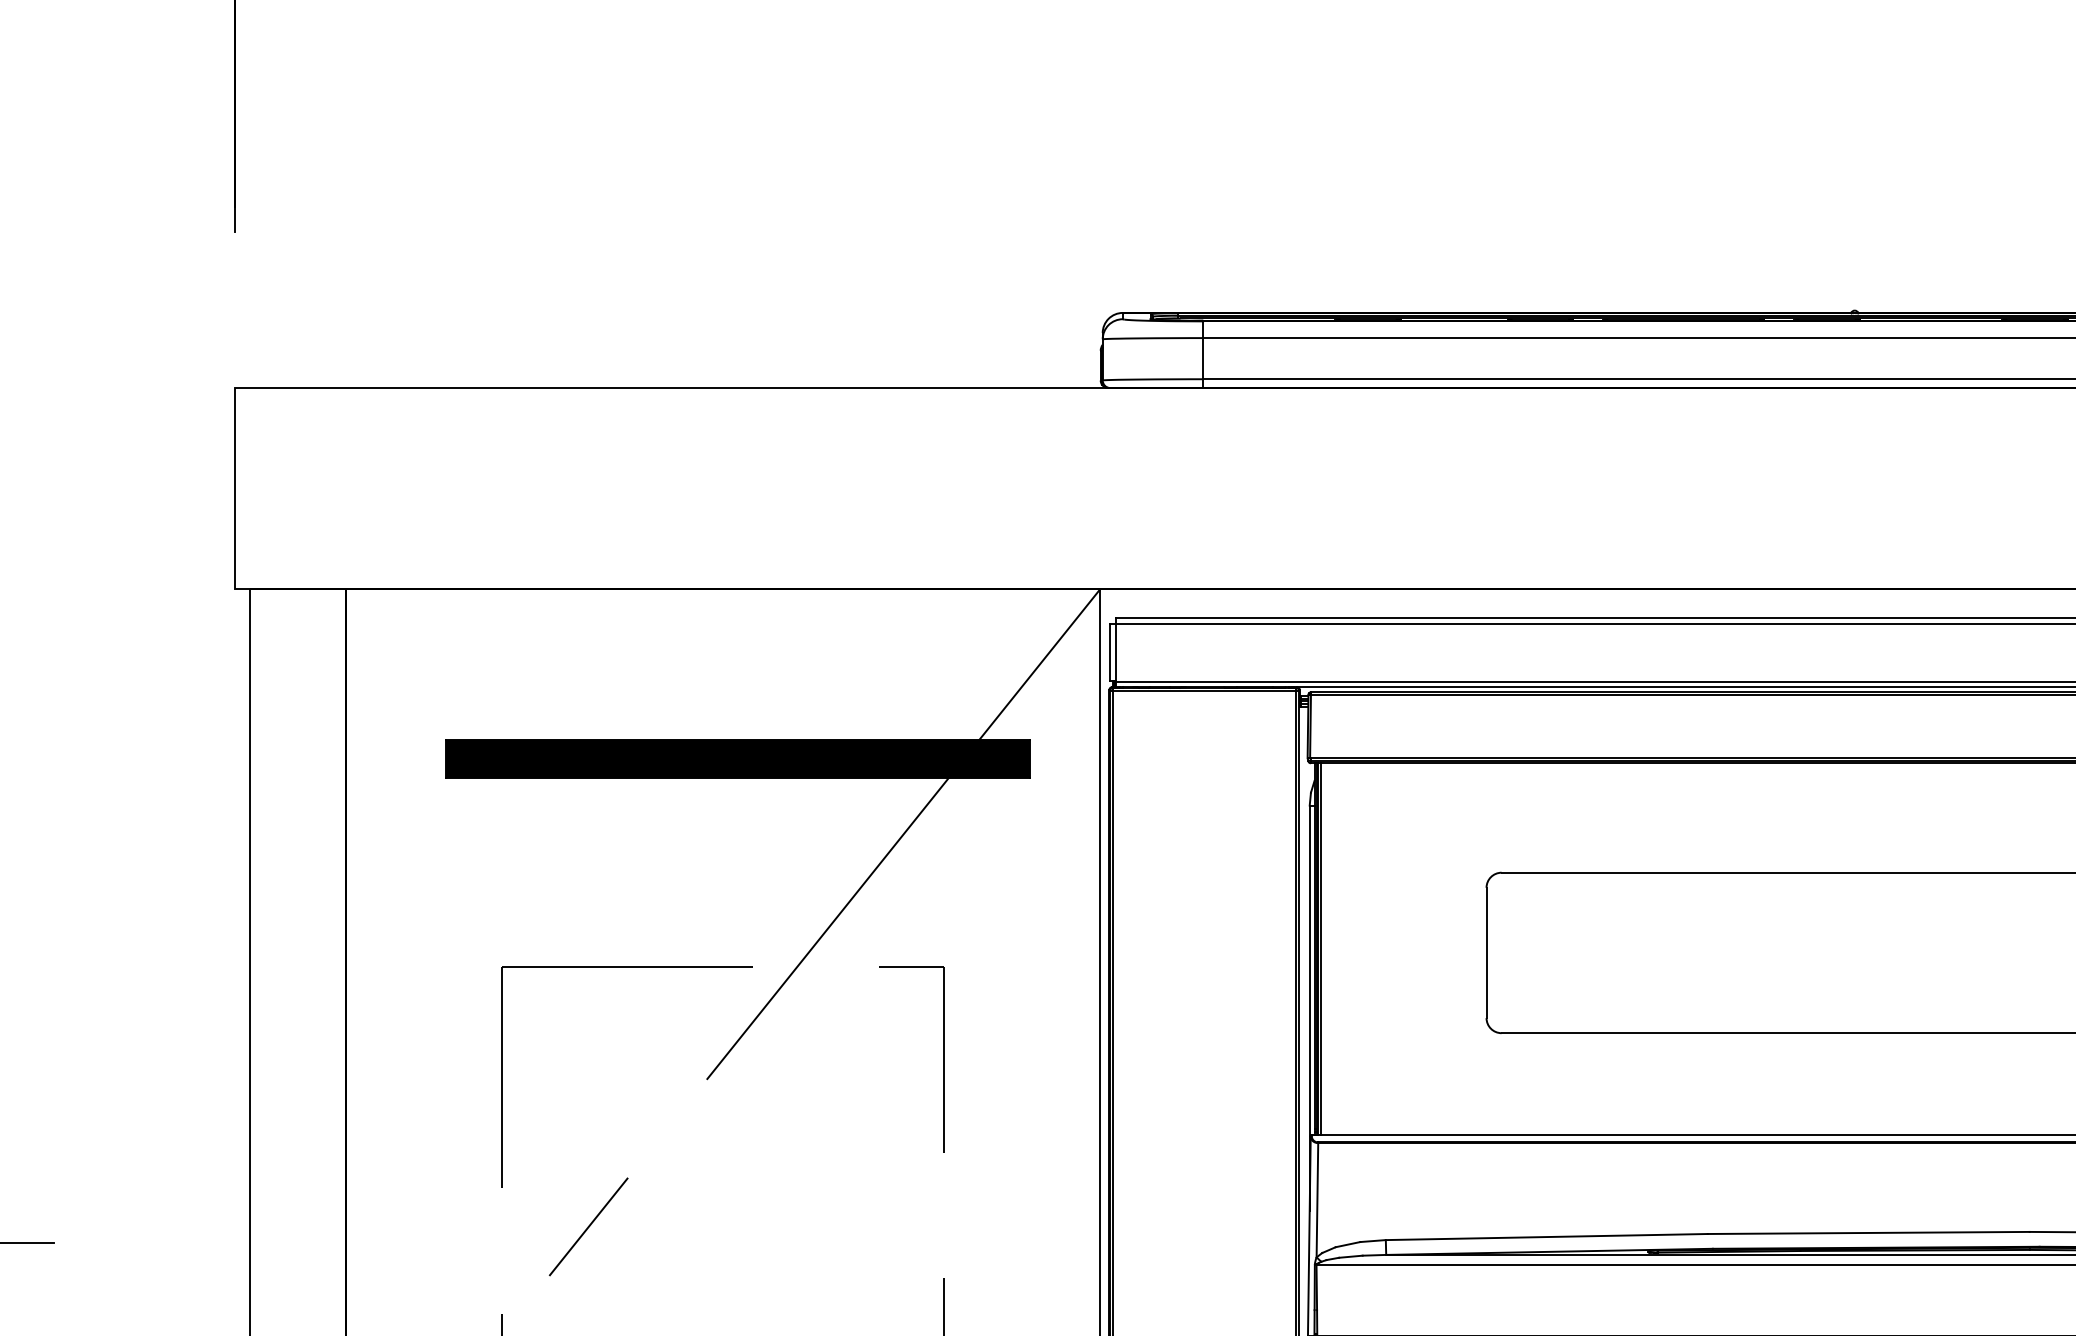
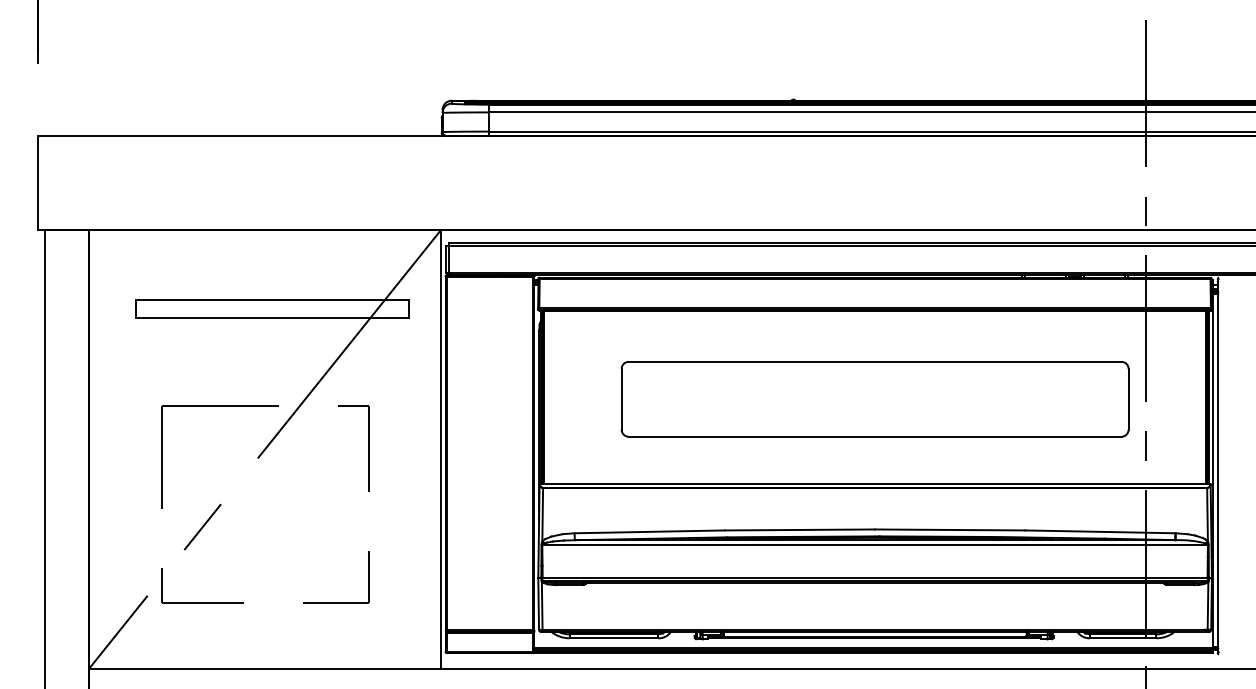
hatch: (738, 758) -> (272, 308), removed

